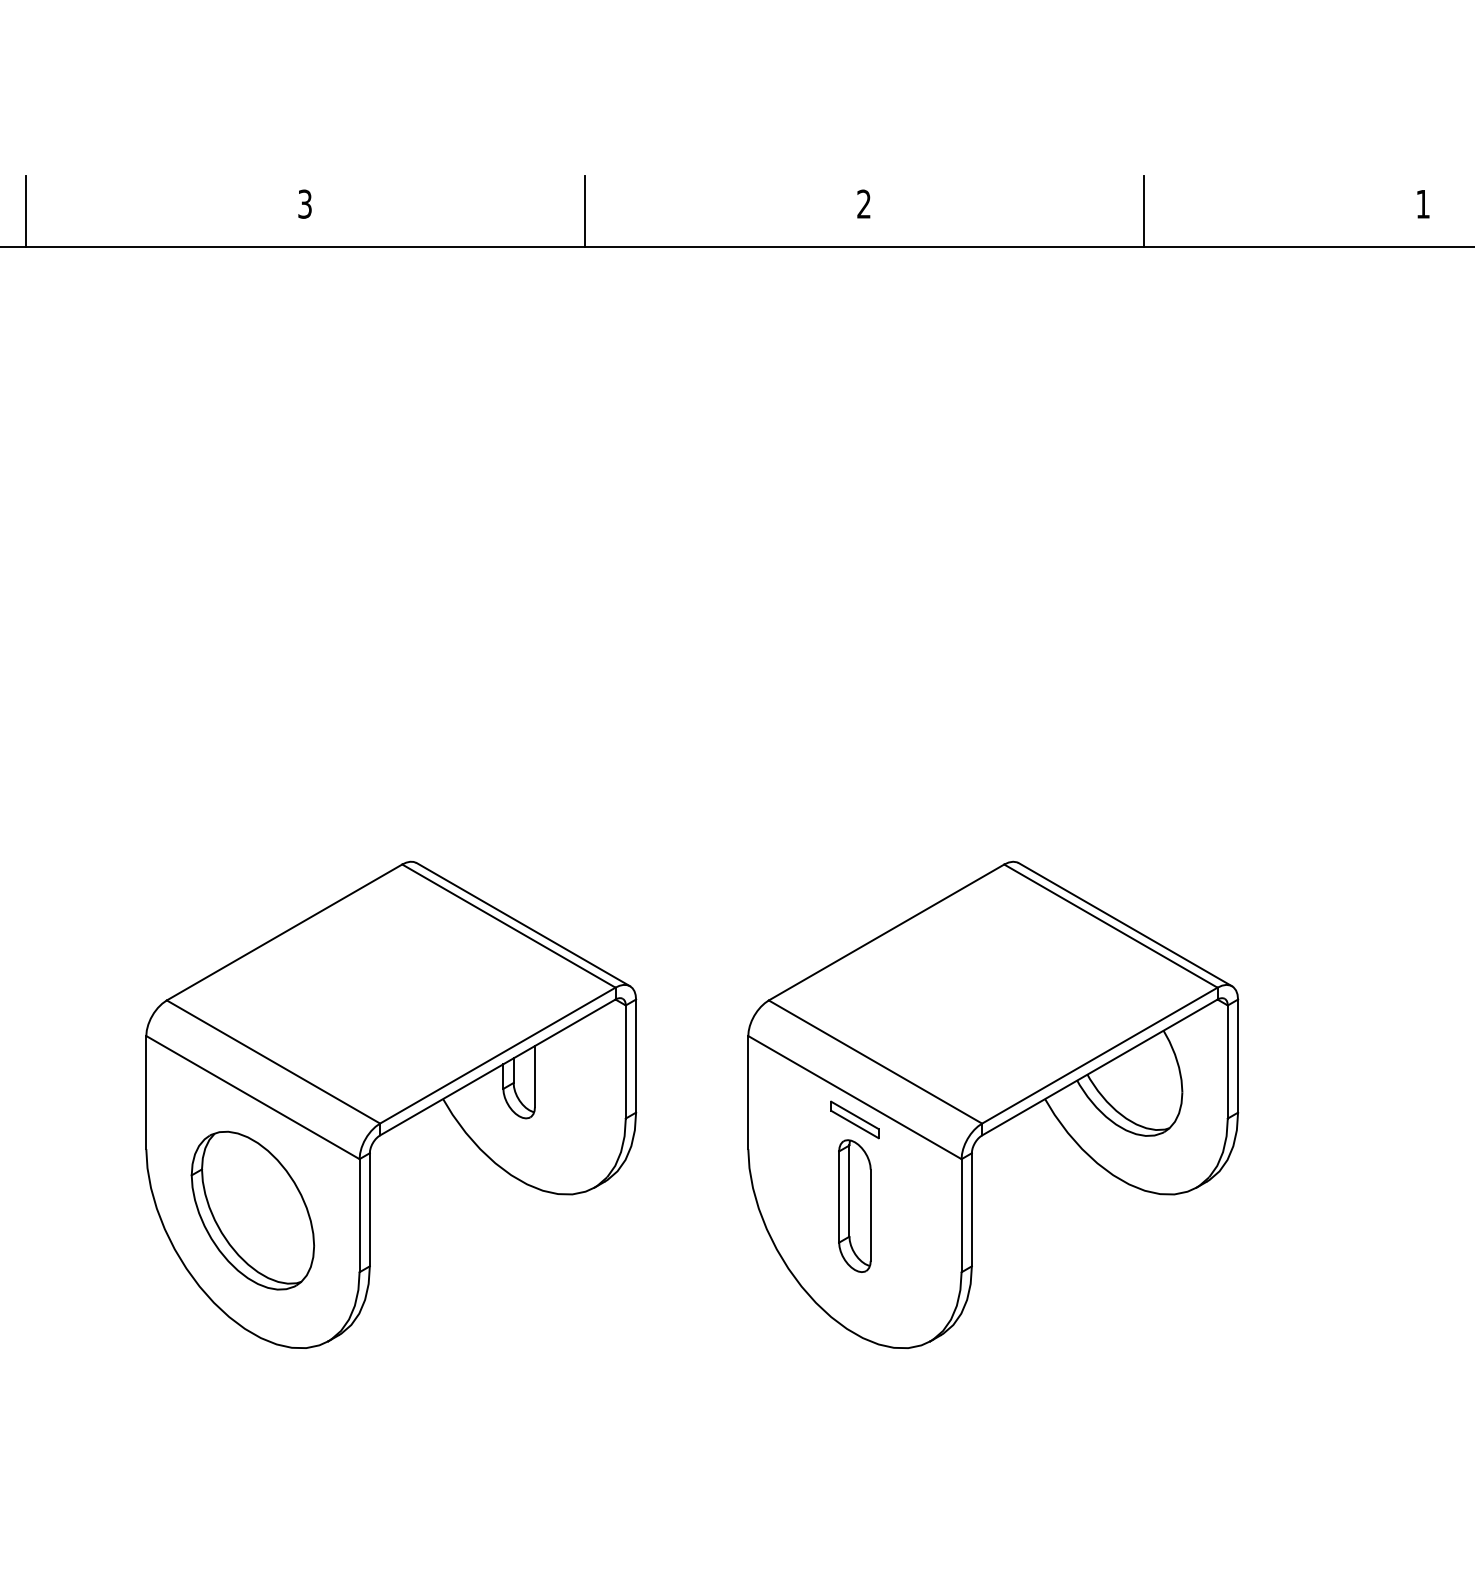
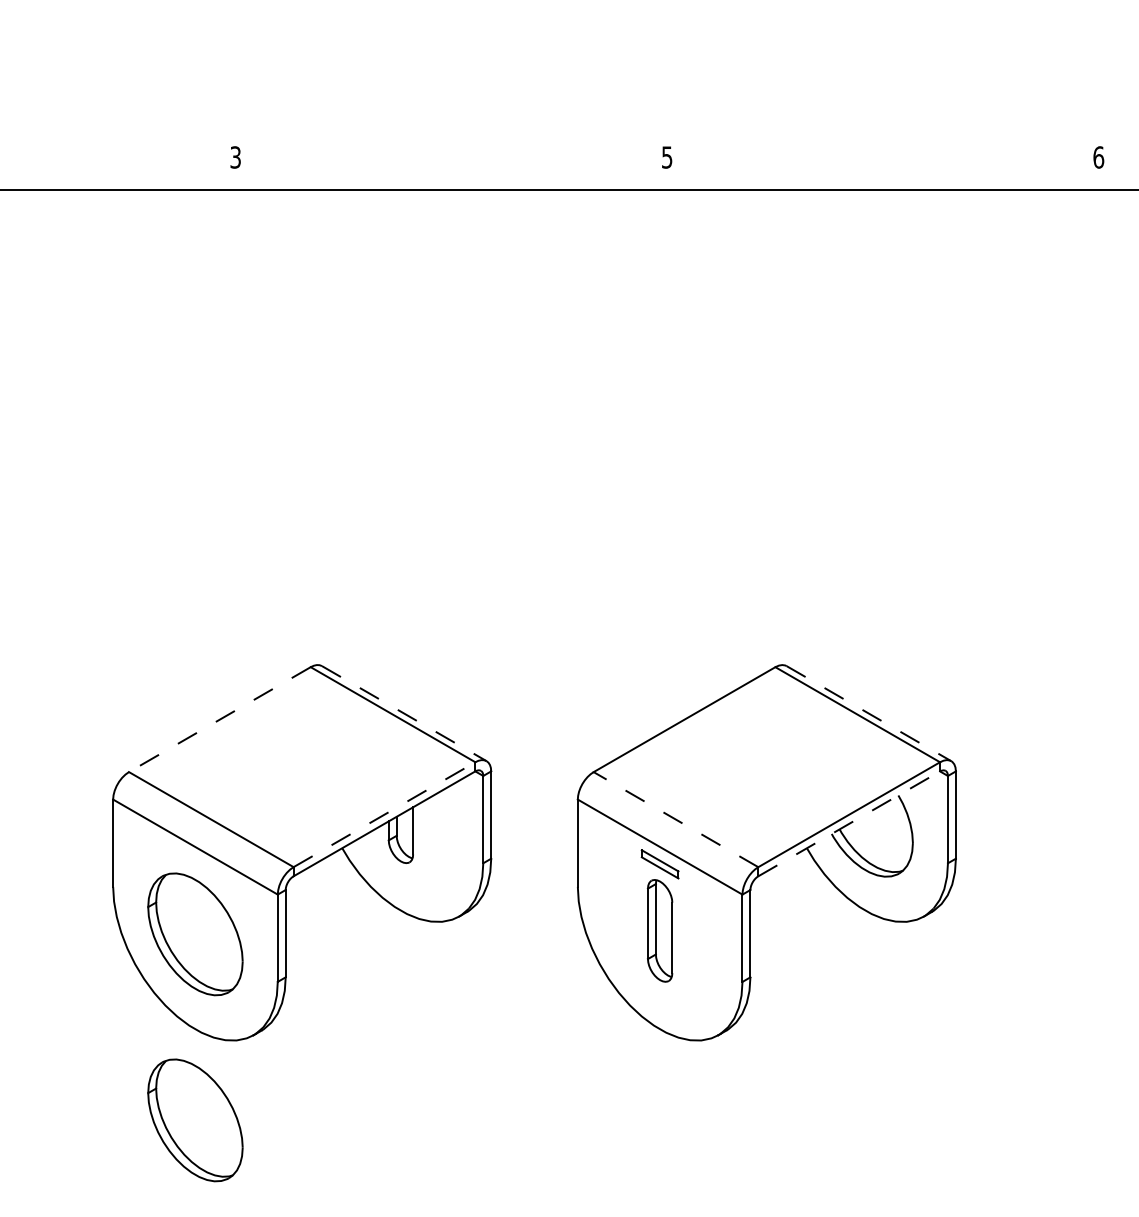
text: (863, 203) -> (666, 156), 2 -> 5
text: (1423, 203) -> (1099, 156), 1 -> 6
line: (25, 210) -> (19, 162), removed
line: (584, 210) -> (451, 162), removed
line: (1143, 210) -> (882, 162), removed
line: (523, 924) -> (404, 713), solid -> dashed
line: (1125, 924) -> (868, 713), solid -> dashed
line: (284, 932) -> (219, 719), solid -> dashed
line: (497, 1055) -> (384, 814), solid -> dashed
line: (875, 1061) -> (676, 819), solid -> dashed
line: (1099, 1067) -> (848, 823), solid -> dashed
part: (252, 1451) -> (195, 1120), added

